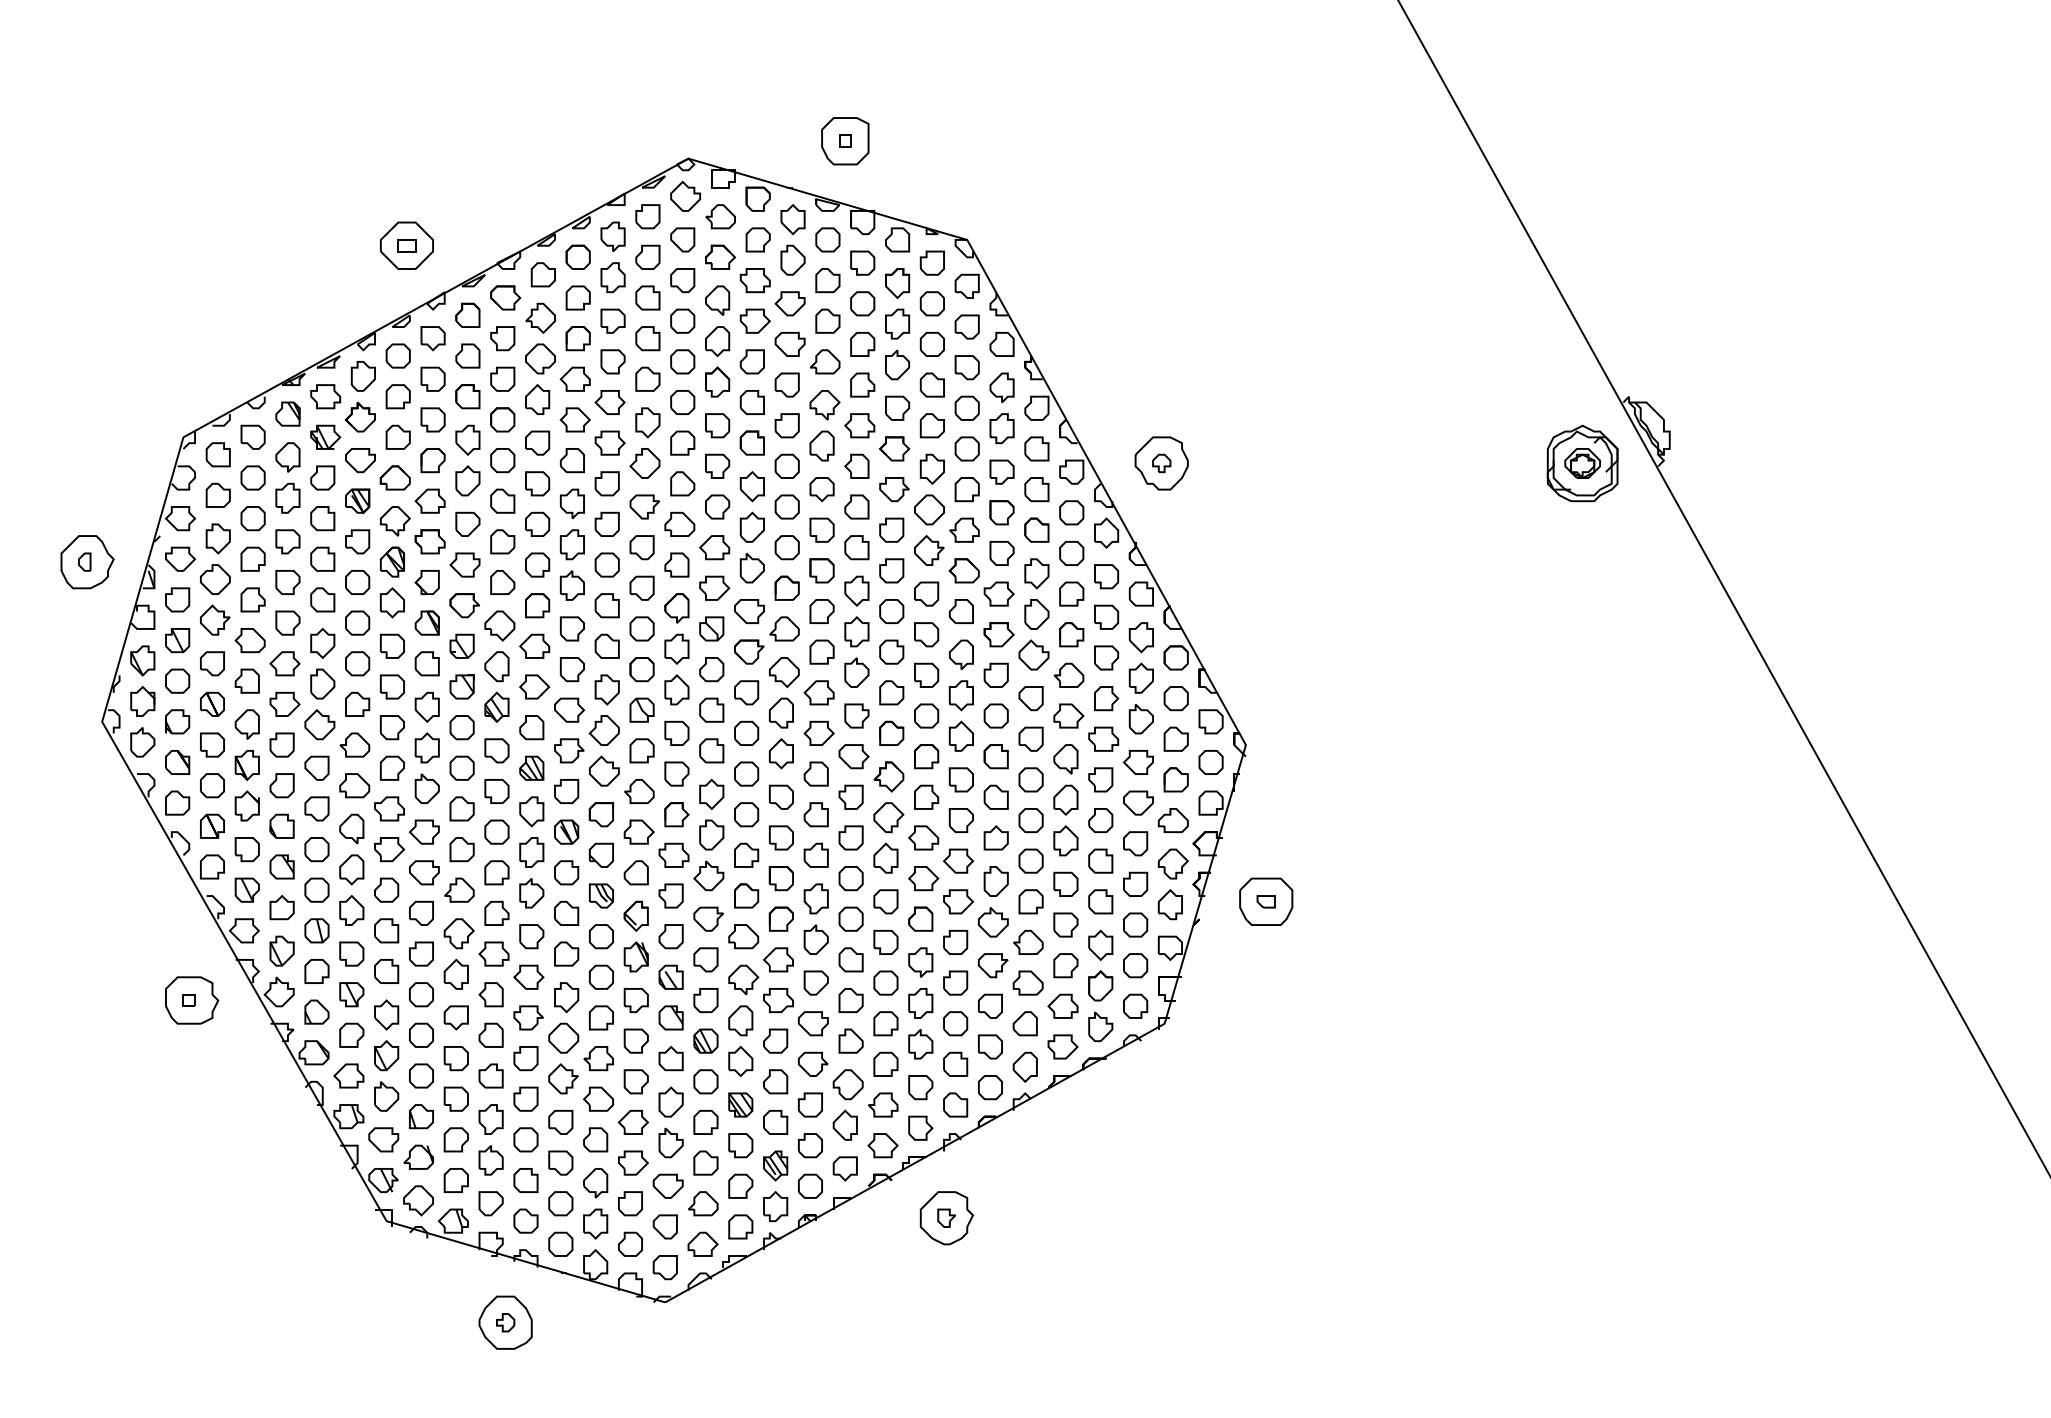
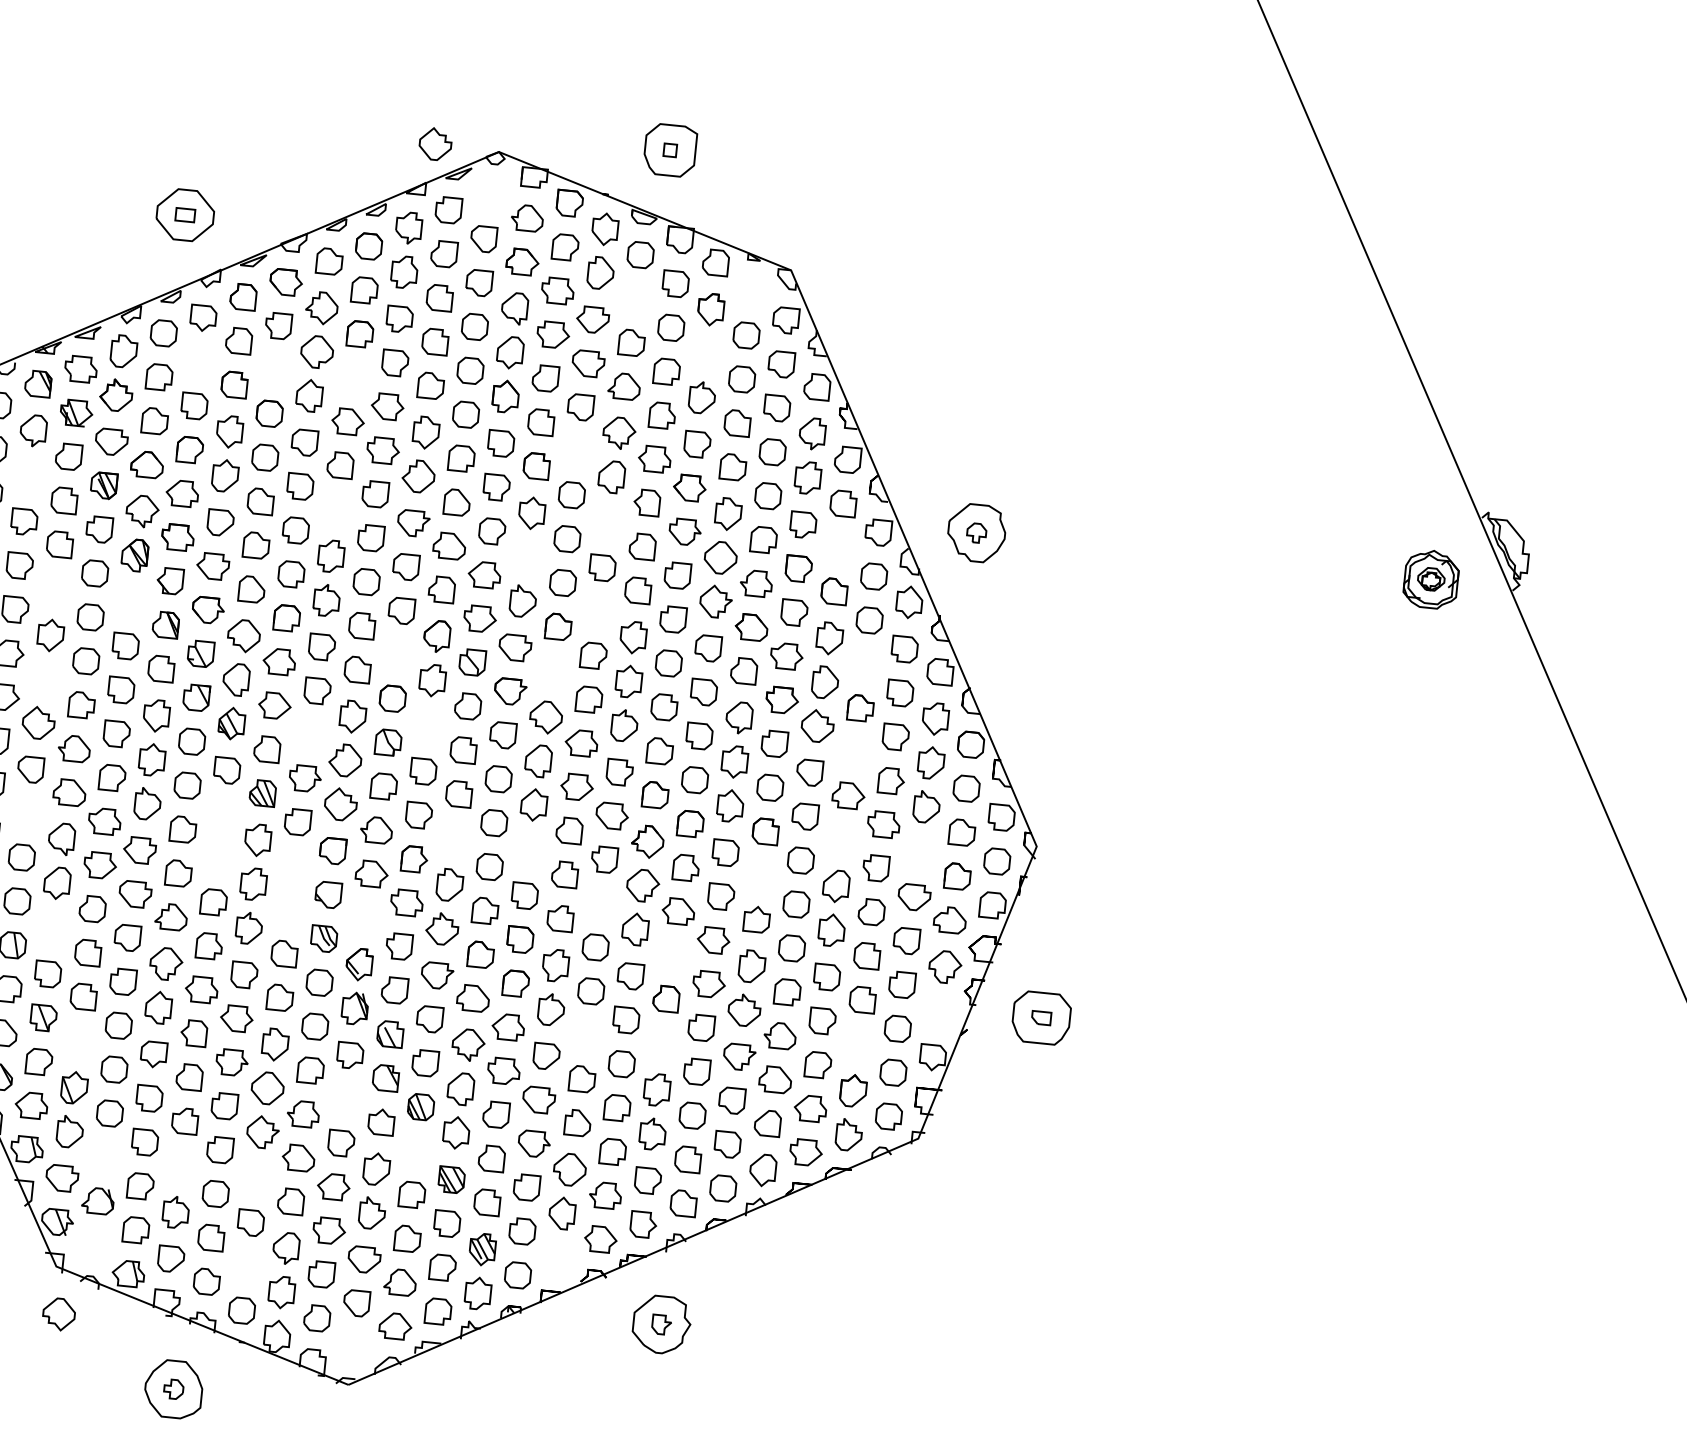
part: (685, 195) -> (435, 143), moved
part: (931, 262) -> (750, 290), removed
part: (827, 280) -> (635, 298), removed
part: (897, 323) -> (706, 352), removed
part: (432, 378) -> (198, 361), removed
part: (502, 378) -> (273, 369), removed
part: (574, 378) -> (351, 376), removed
part: (786, 425) -> (575, 450), removed
part: (1582, 463) -> (1431, 579), size x0.7
part: (821, 489) -> (606, 523), removed
part: (1036, 489) -> (838, 547), removed
part: (287, 497) -> (28, 473), removed
part: (572, 503) -> (335, 511), removed
part: (751, 526) -> (526, 556), removed
part: (821, 570) -> (597, 611), removed
part: (1071, 593) -> (864, 663), removed
part: (322, 599) -> (55, 588), removed
part: (391, 602) -> (129, 598), removed
part: (641, 628) -> (396, 654), removed
part: (784, 628) -> (551, 670), removed
part: (1068, 674) -> (852, 750), removed
part: (322, 683) -> (46, 678), removed
part: (676, 689) -> (427, 724), removed
part: (569, 709) -> (310, 733), removed
part: (1065, 759) -> (840, 842), removed
part: (1137, 762) -> (917, 853), removed
part: (496, 791) -> (222, 814), removed
part: (711, 793) -> (454, 840), removed
part: (781, 796) -> (529, 851), removed
part: (995, 796) -> (760, 874), removed
part: (316, 808) -> (25, 813), removed
part: (496, 831) -> (217, 857), removed
part: (566, 831) -> (293, 865), removed
part: (850, 837) -> (599, 903), removed
part: (566, 872) -> (288, 909), removed
part: (635, 872) -> (363, 917), removed
part: (923, 878) -> (673, 955), removed
part: (1169, 904) -> (936, 1010), removed
part: (351, 910) -> (52, 927), removed
part: (1100, 944) -> (857, 1046), removed
part: (850, 959) -> (586, 1034), removed
part: (920, 962) -> (661, 1045), removed
part: (386, 1014) -> (78, 1043), removed
part: (635, 1040) -> (344, 1098), removed
part: (705, 1081) -> (416, 1150), removed
part: (421, 1116) -> (105, 1157), removed
part: (490, 1119) -> (179, 1168), removed
part: (560, 1122) -> (254, 1179), removed
part: (844, 1168) -> (556, 1259), removed
part: (418, 1200) -> (59, 1314), moved
part: (560, 1203) -> (246, 1266), removed
part: (664, 1267) -> (351, 1347), removed

